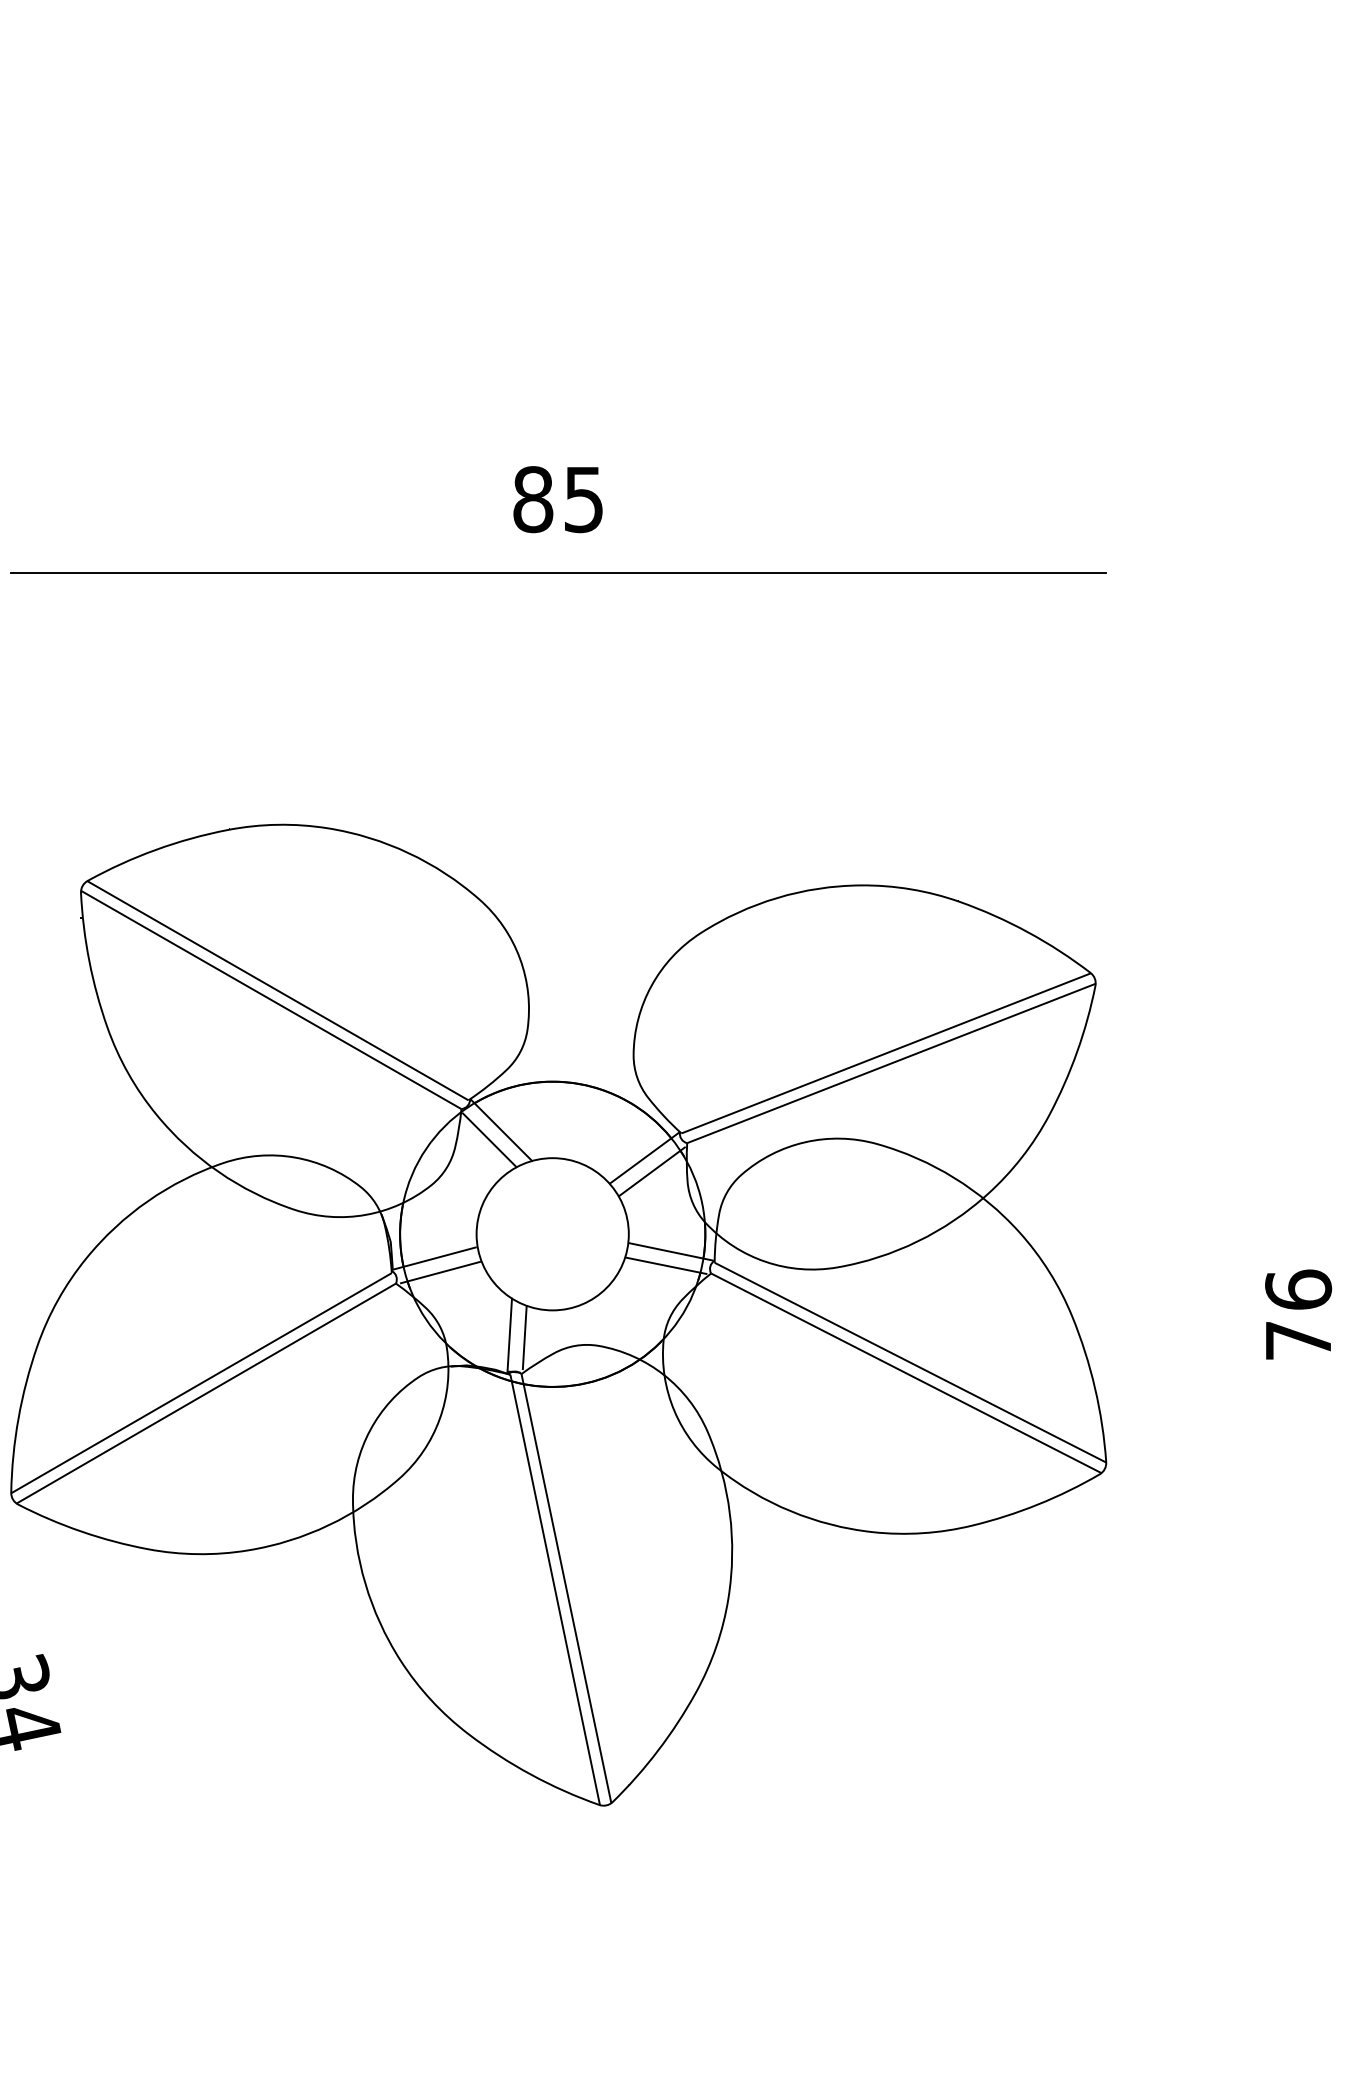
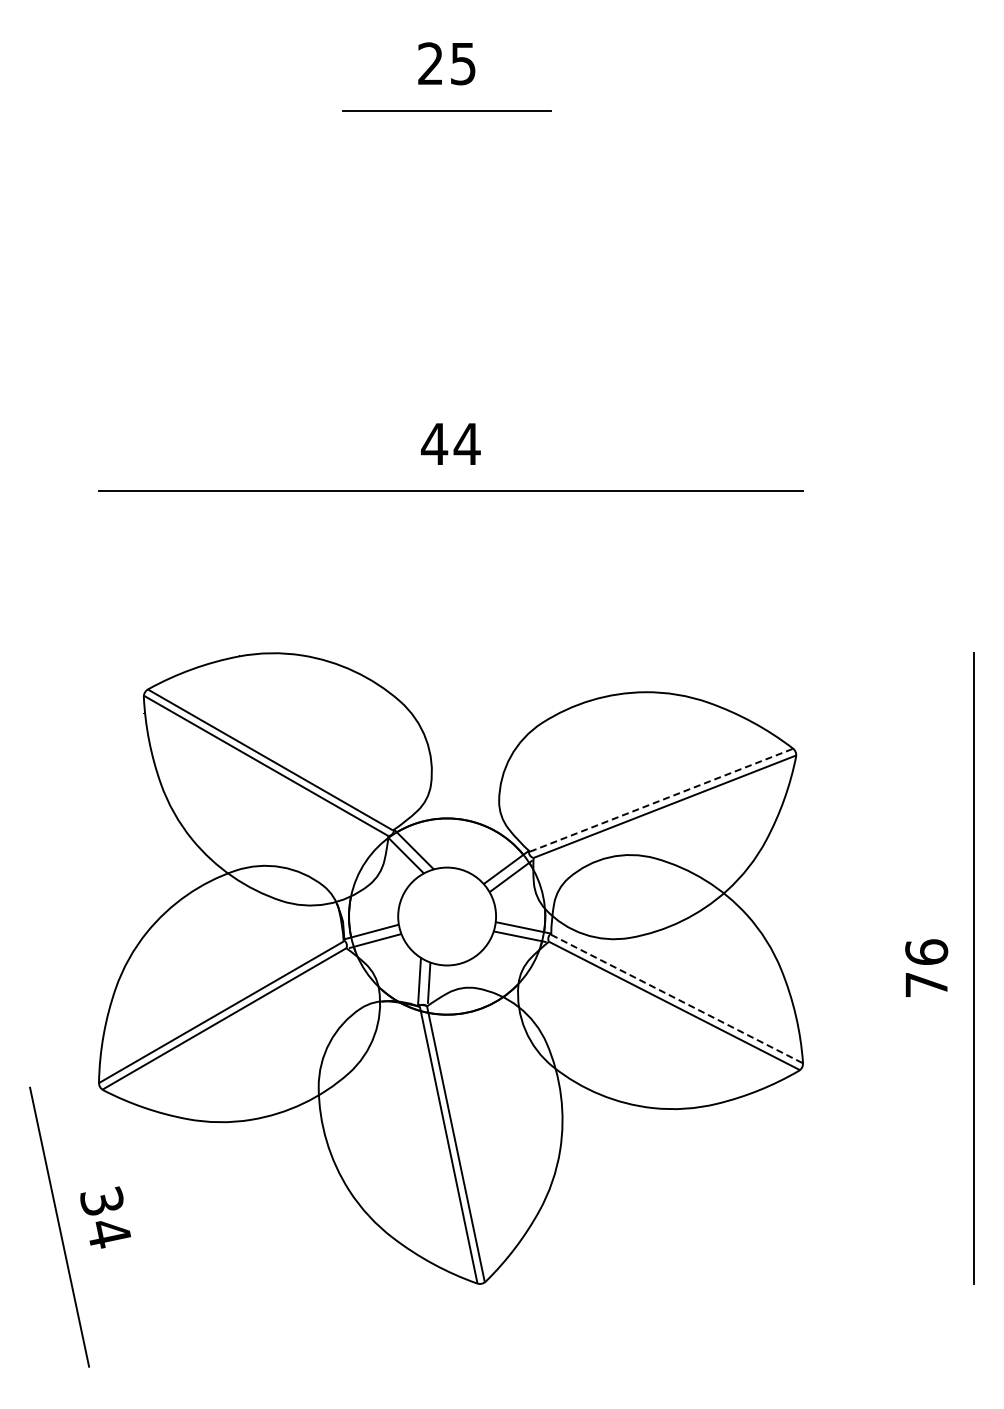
text: (557, 498) -> (450, 443), 85 -> 44
line: (887, 1053) -> (662, 800), solid -> dashed
line: (910, 1363) -> (677, 999), solid -> dashed

